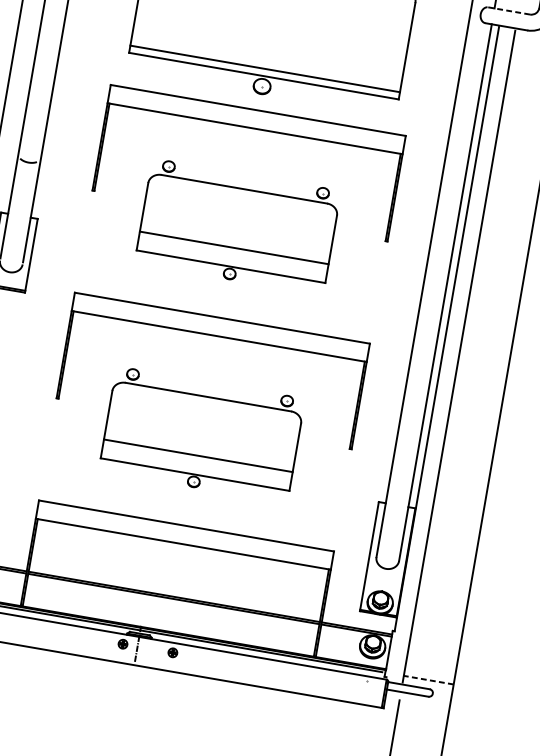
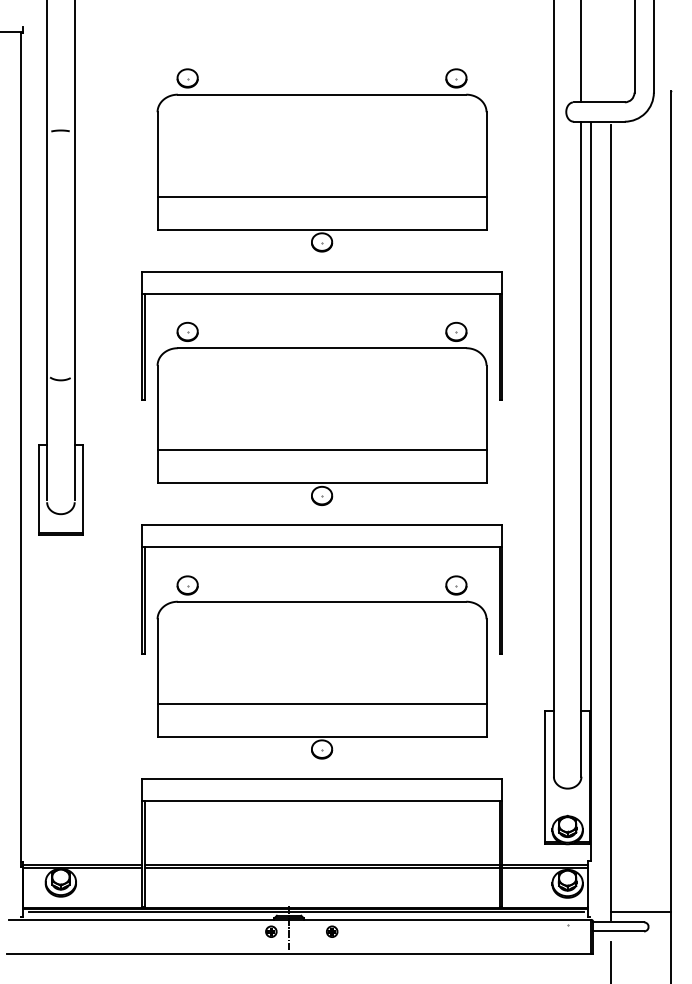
line: (509, 11) -> (599, 102), dashed -> solid
line: (264, 68) -> (321, 196), moved
part: (237, 226) -> (321, 413), size x1.43
part: (201, 434) -> (321, 667), size x1.43
line: (428, 679) -> (640, 911), dashed -> solid

